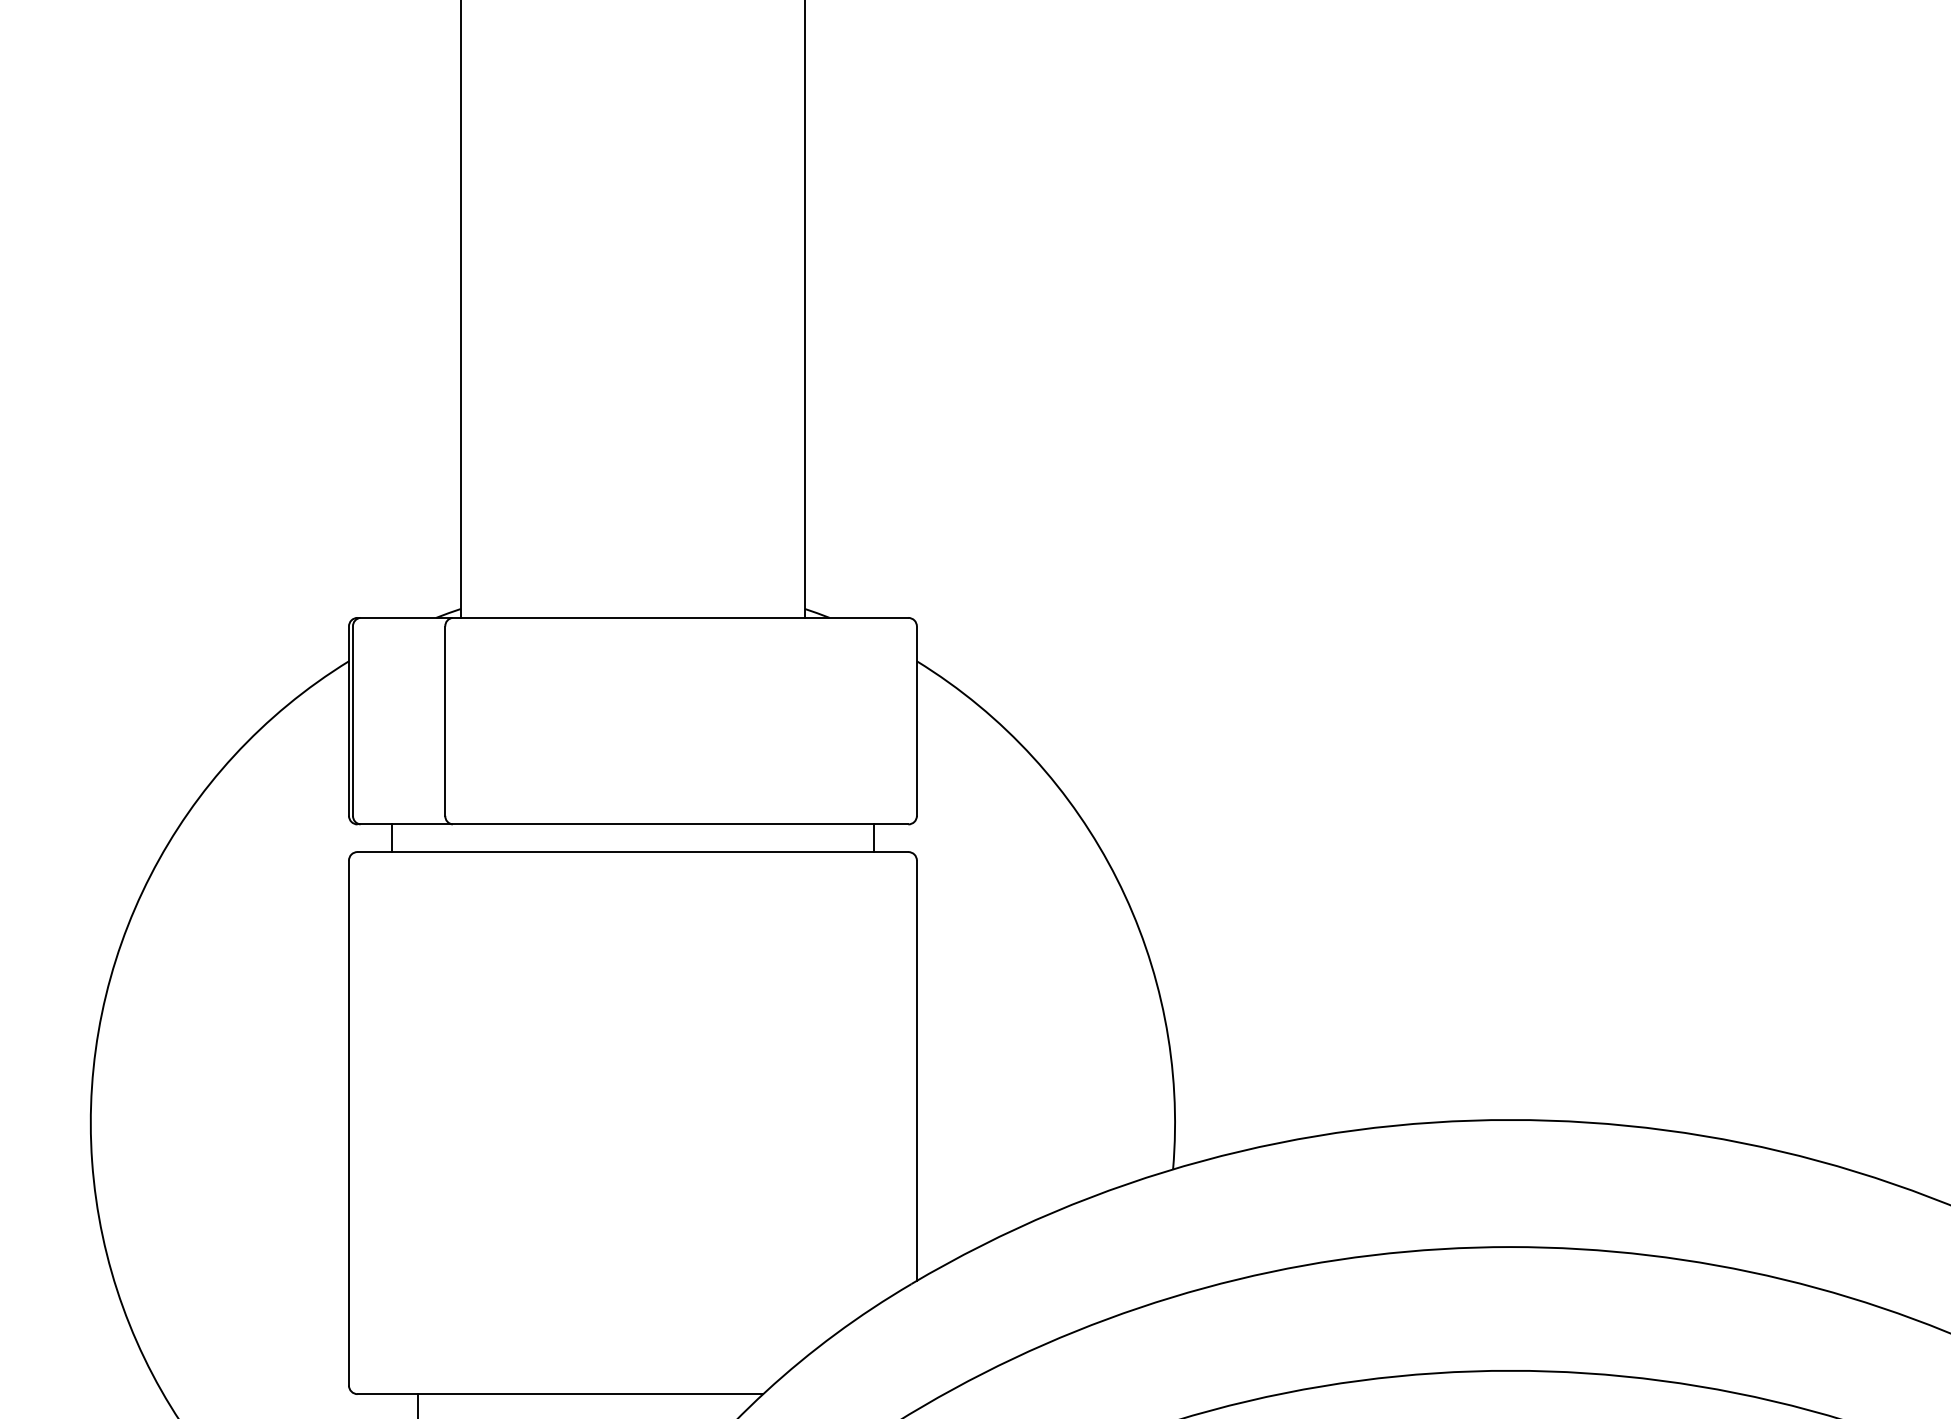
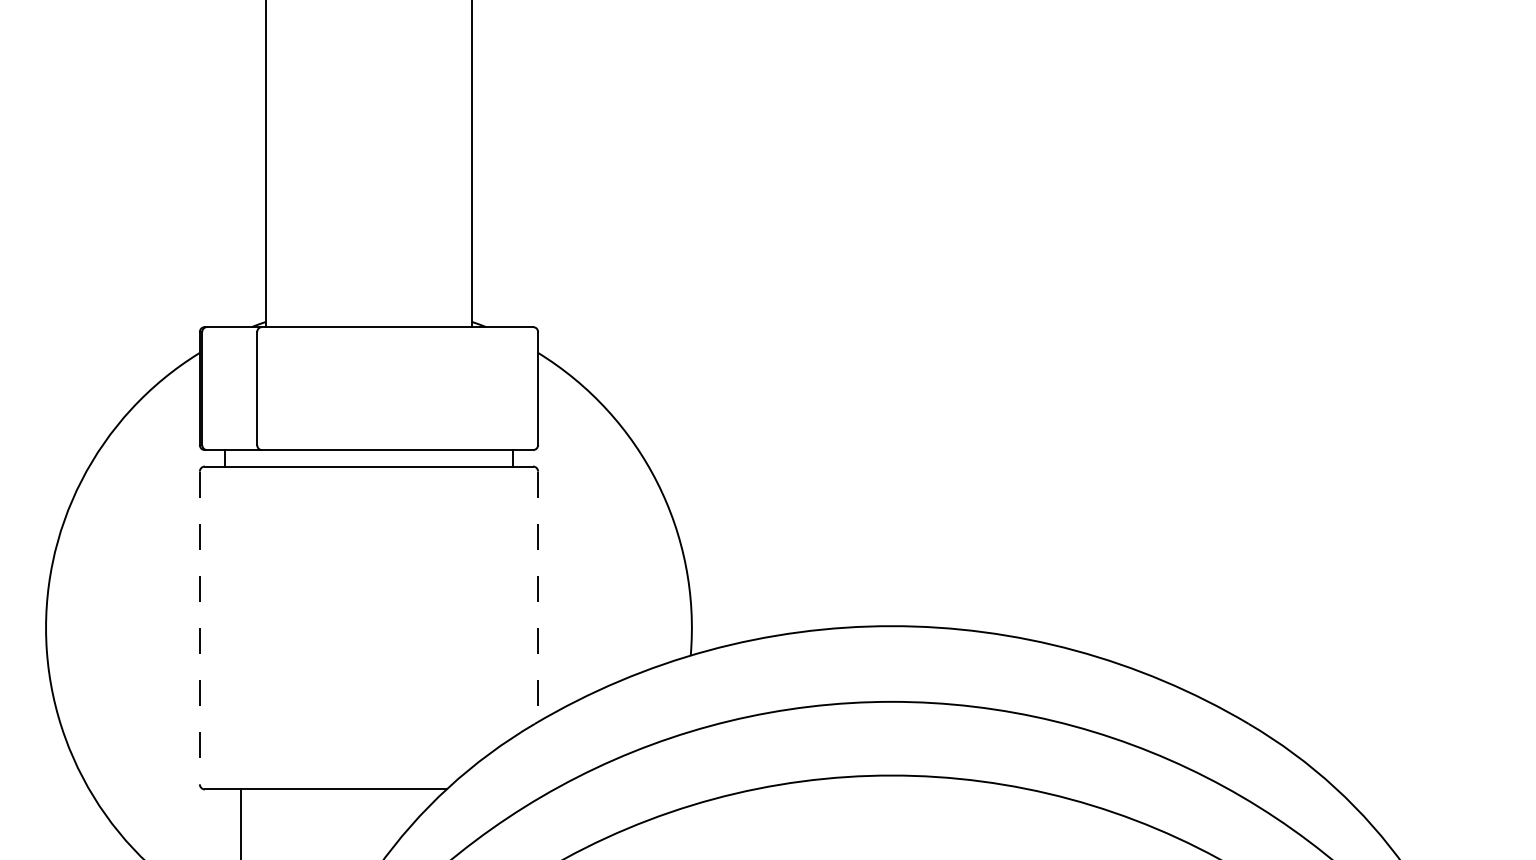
line: (917, 1071) -> (538, 597), solid -> dashed
line: (348, 1123) -> (199, 628), solid -> dashed

